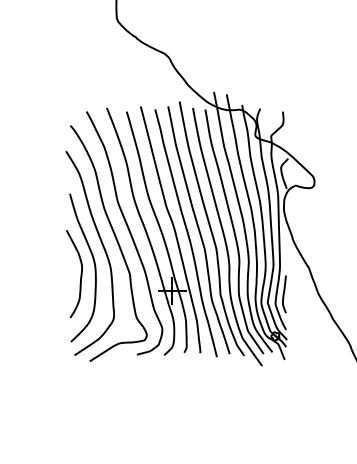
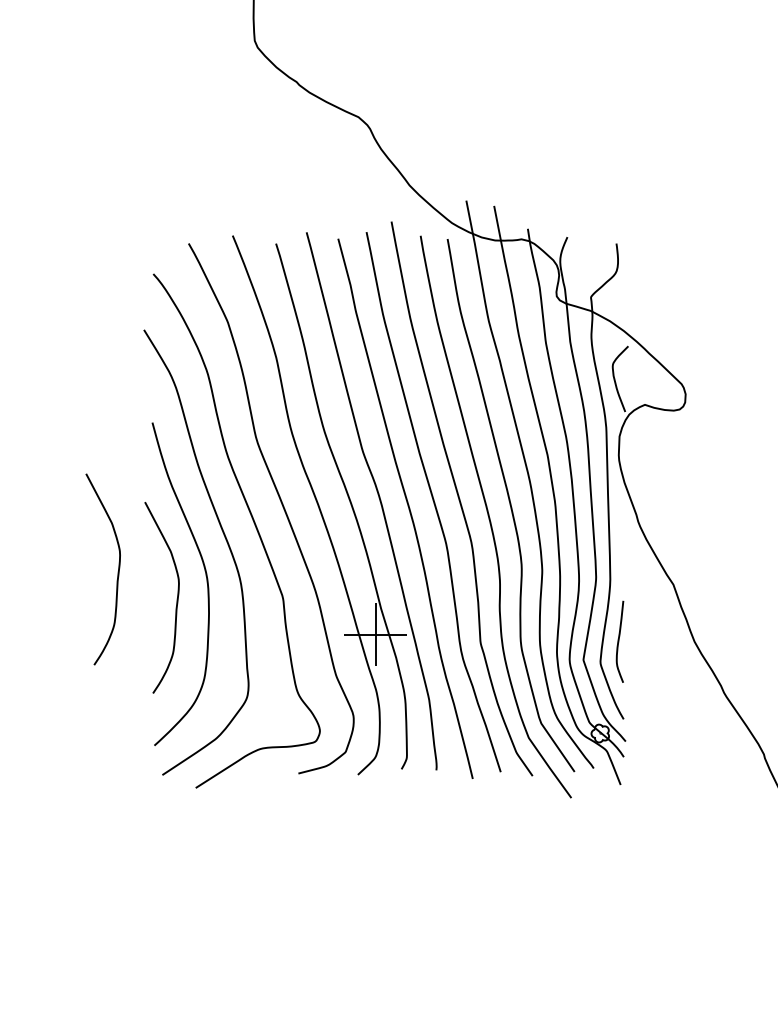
curve: (53, 261) -> (116, 570), added

